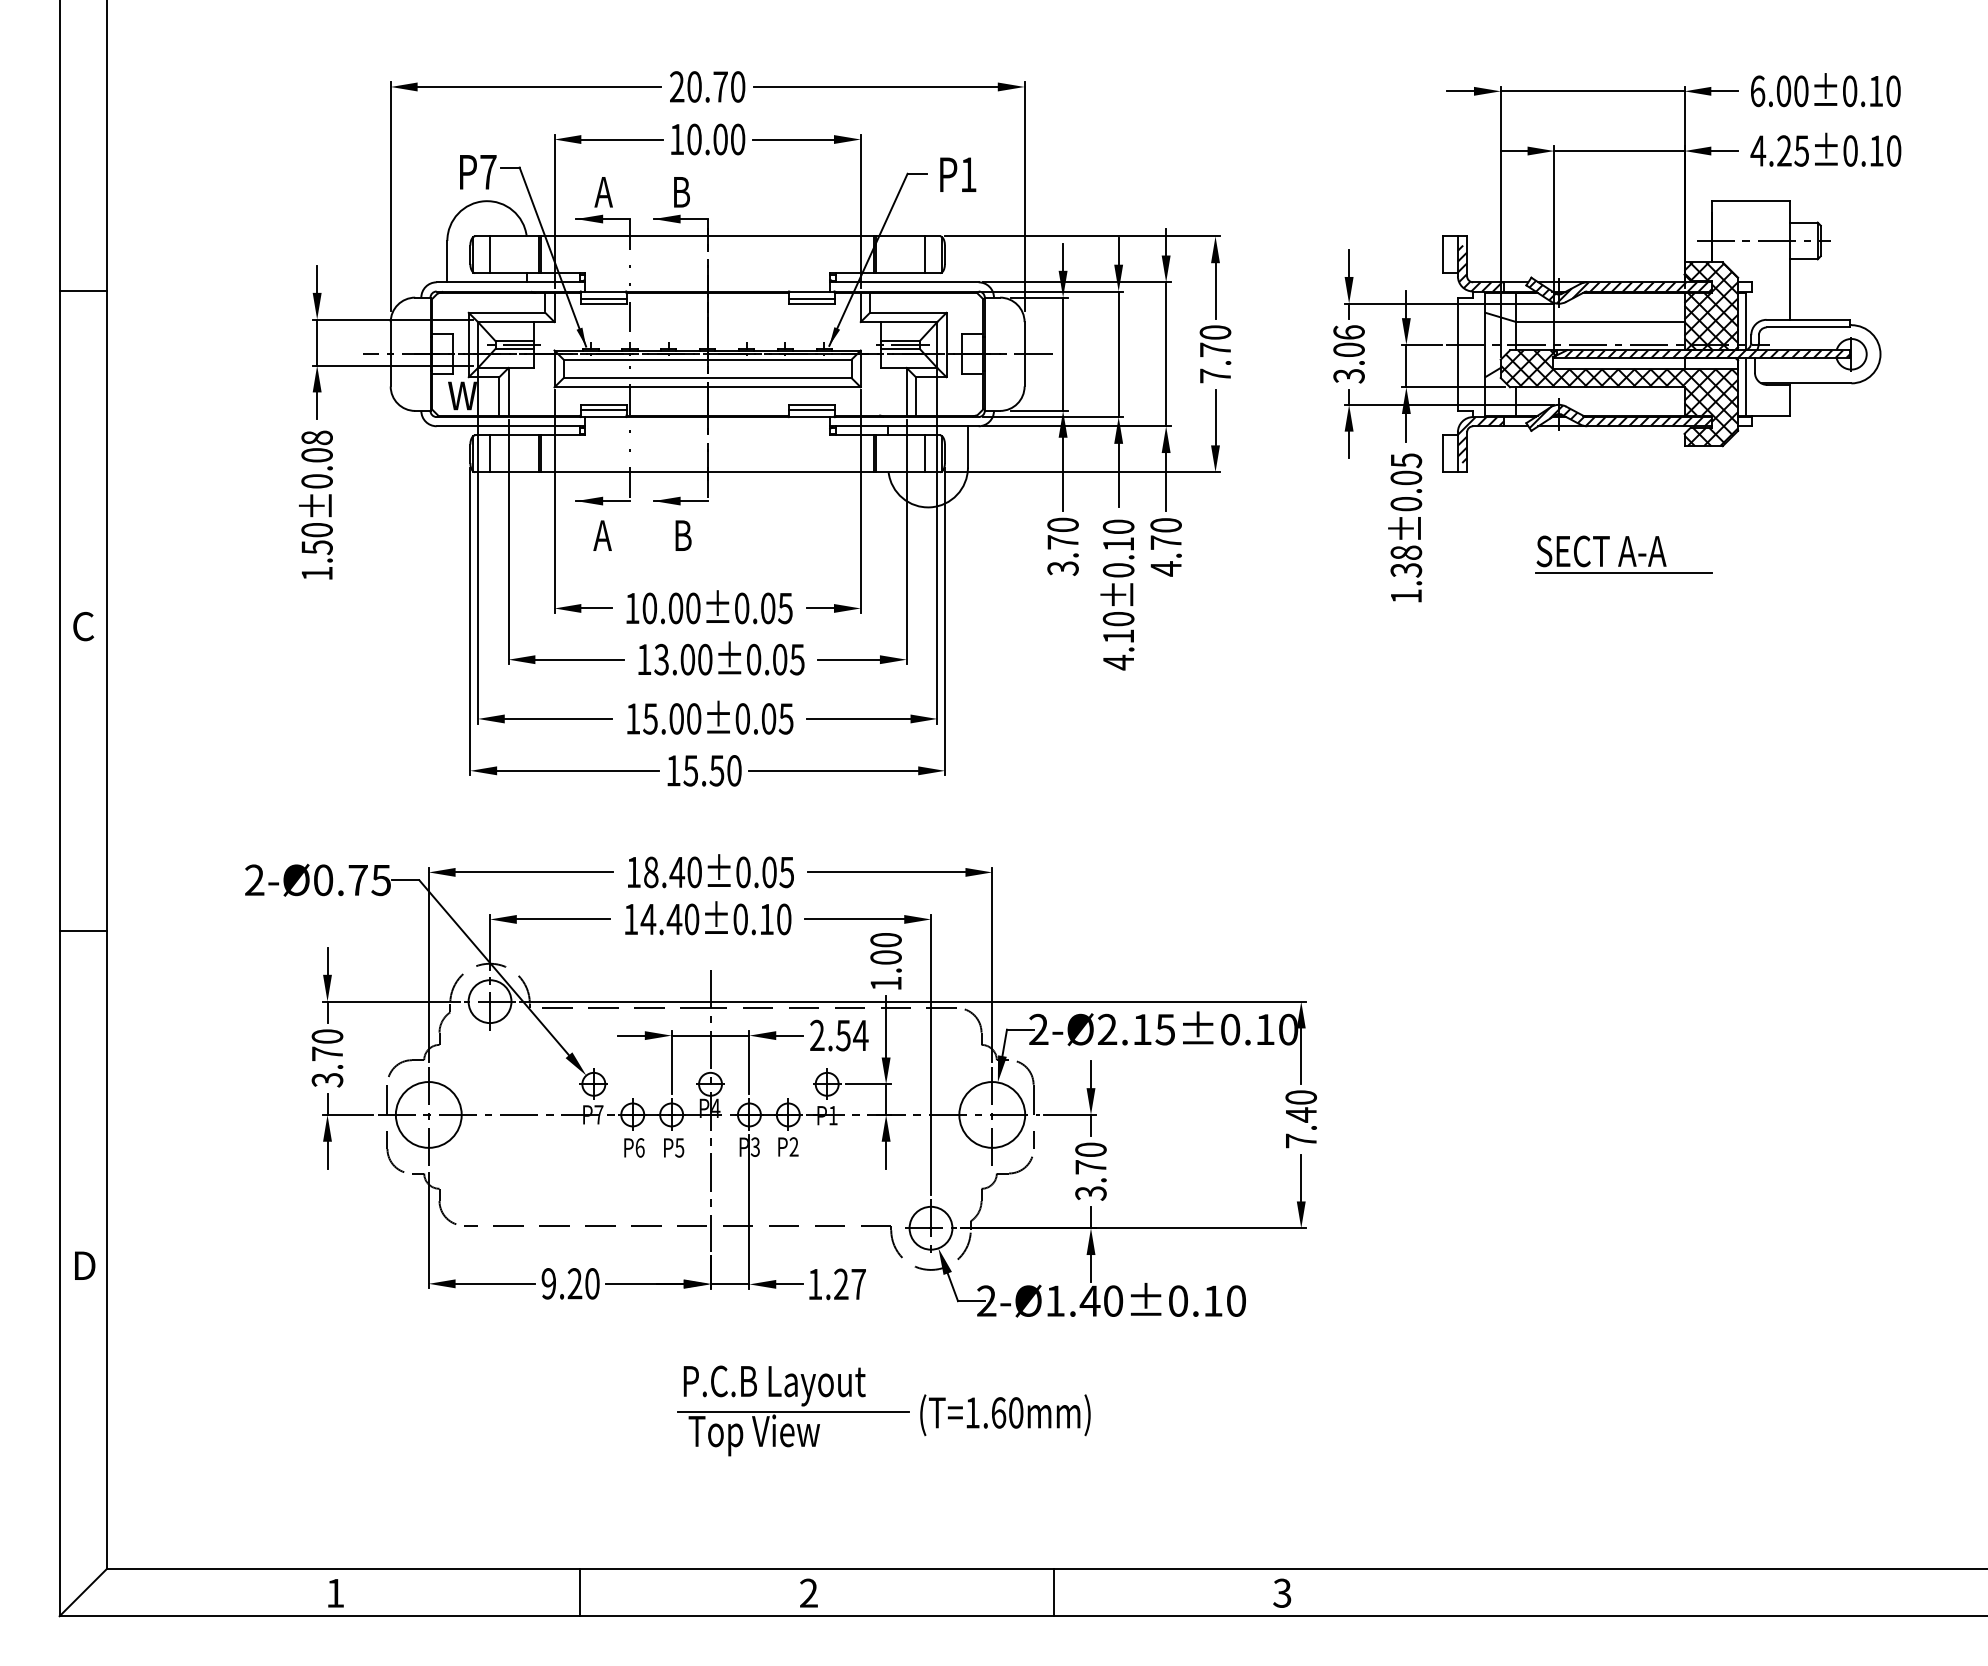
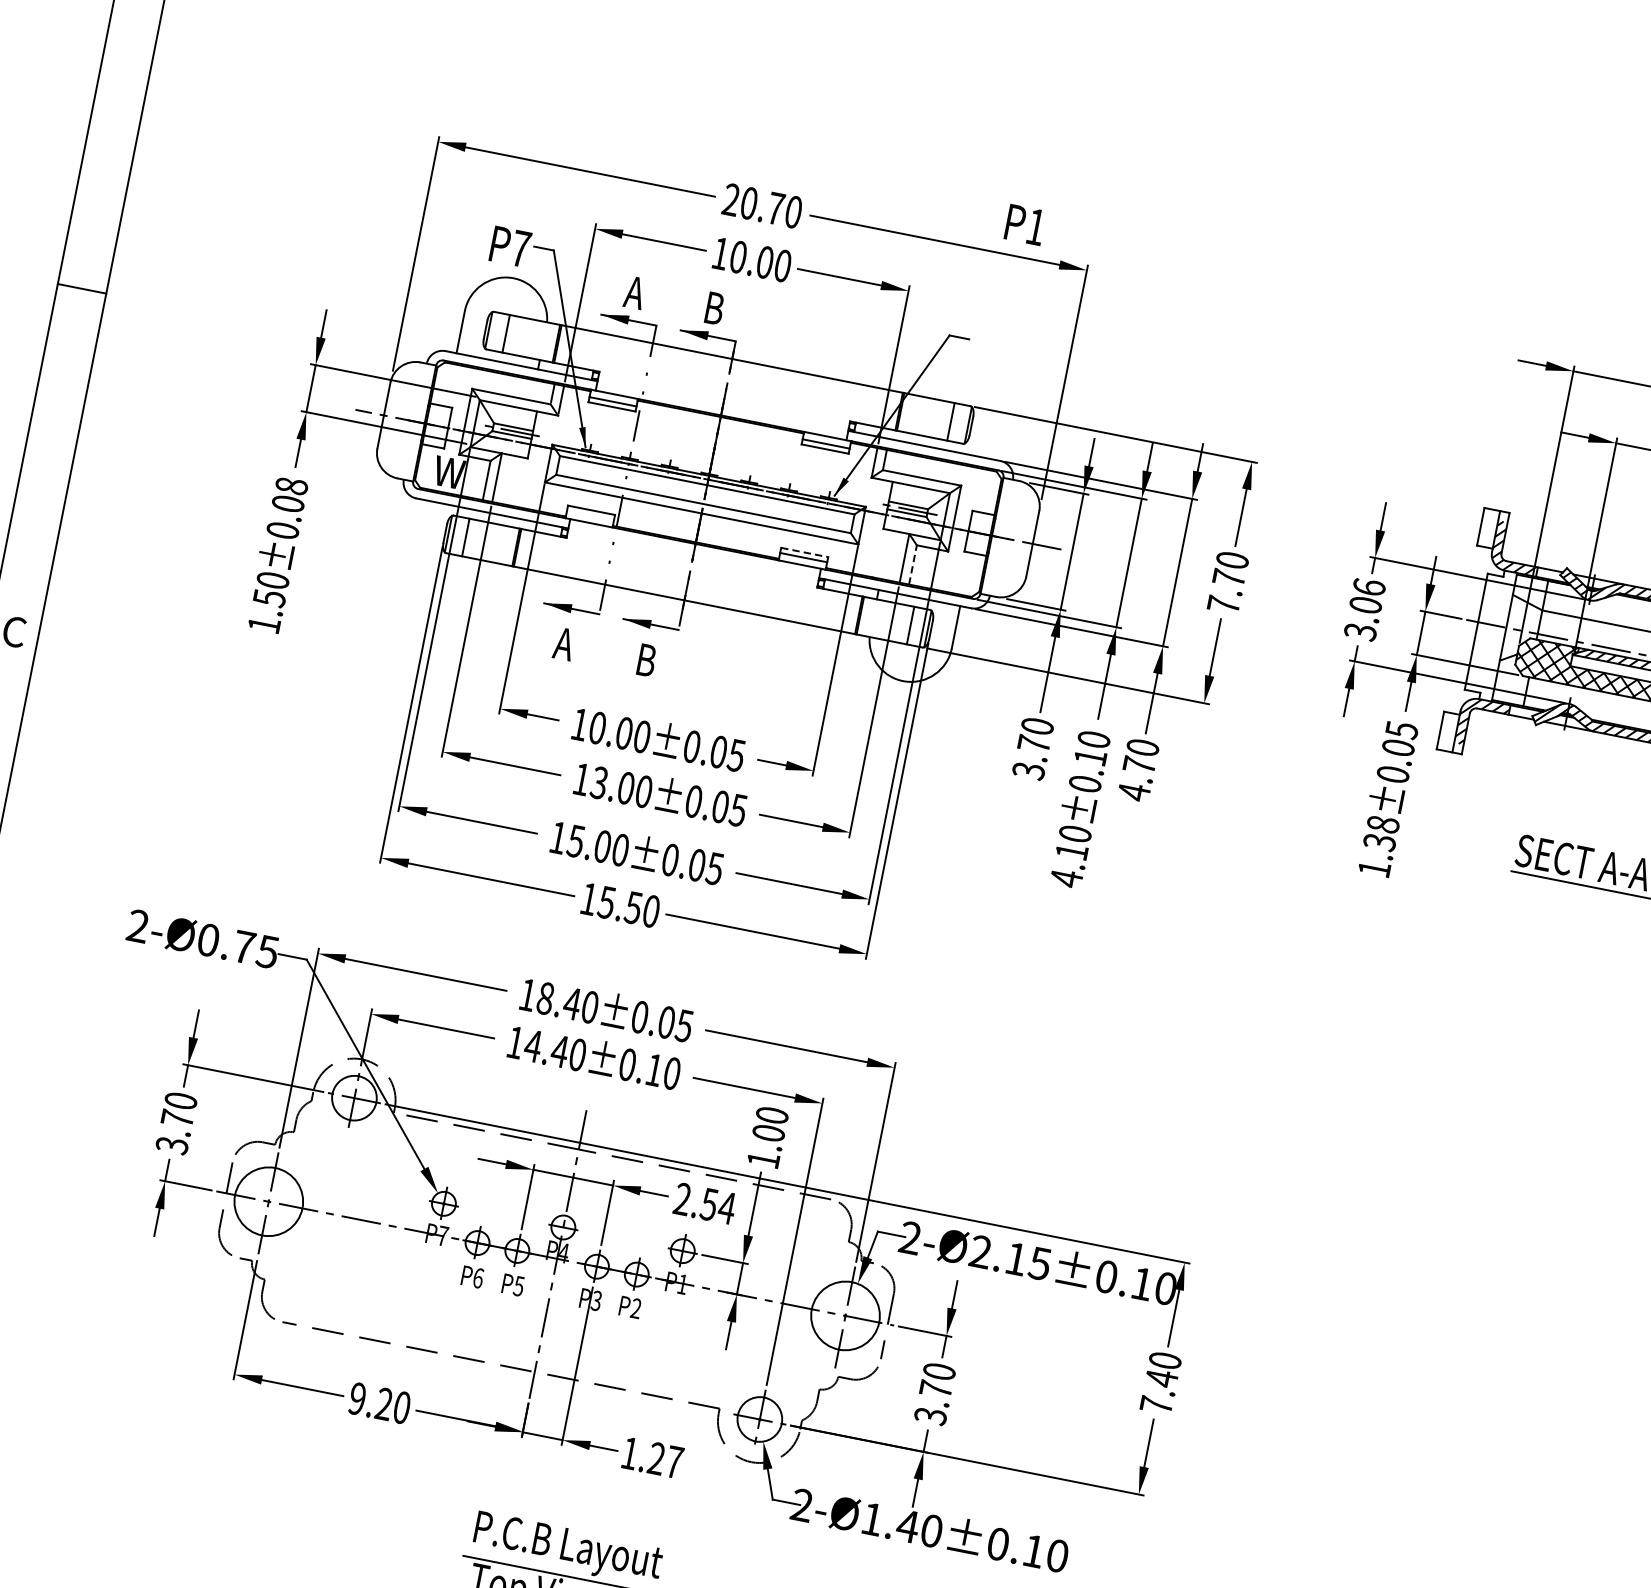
text: (958, 174) -> (1025, 224), moved
line: (915, 395) -> (912, 563), solid -> dashed
line: (811, 404) -> (804, 552), solid -> dashed
line: (603, 409) -> (590, 515), removed

